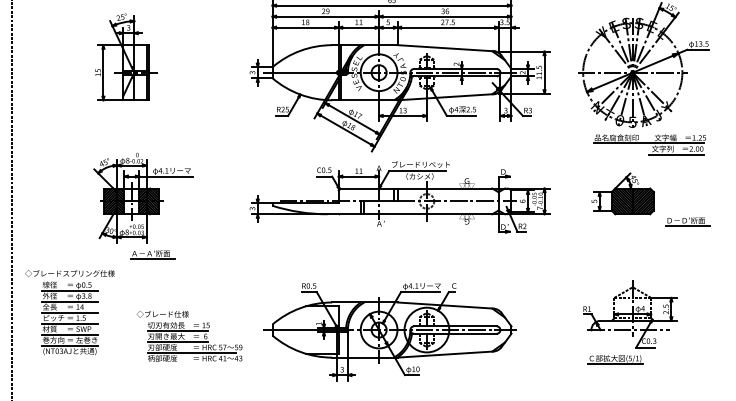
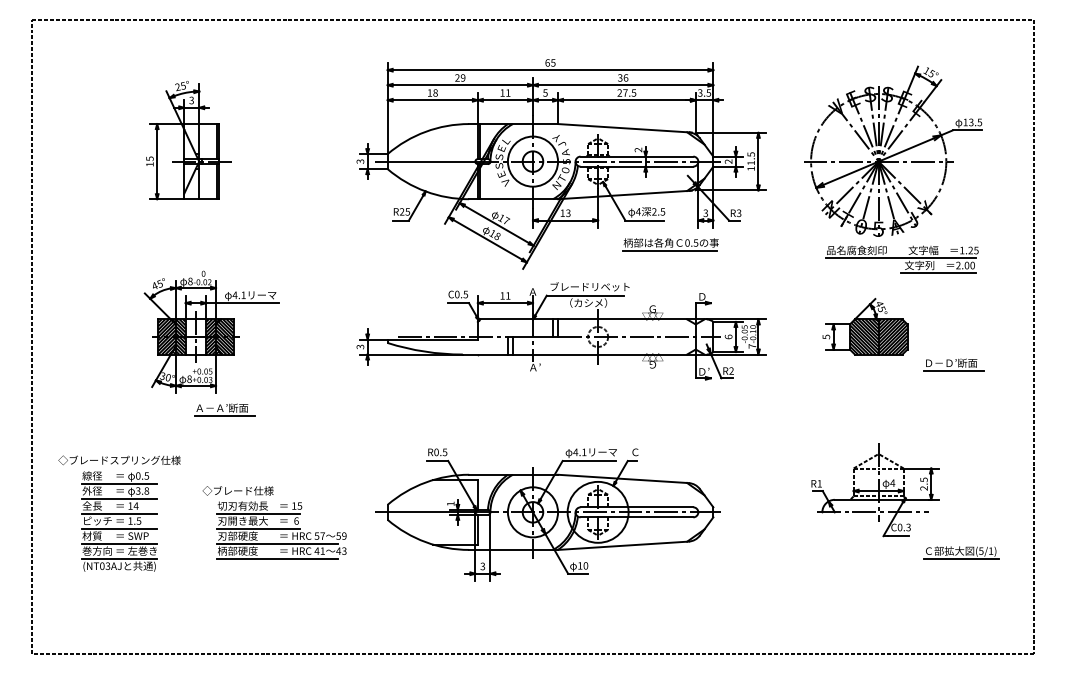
part: (480, 133) -> (670, 244), added
part: (69, 312) -> (119, 513), moved
part: (615, 359) -> (961, 552), moved
line: (191, 363) -> (277, 558), added

